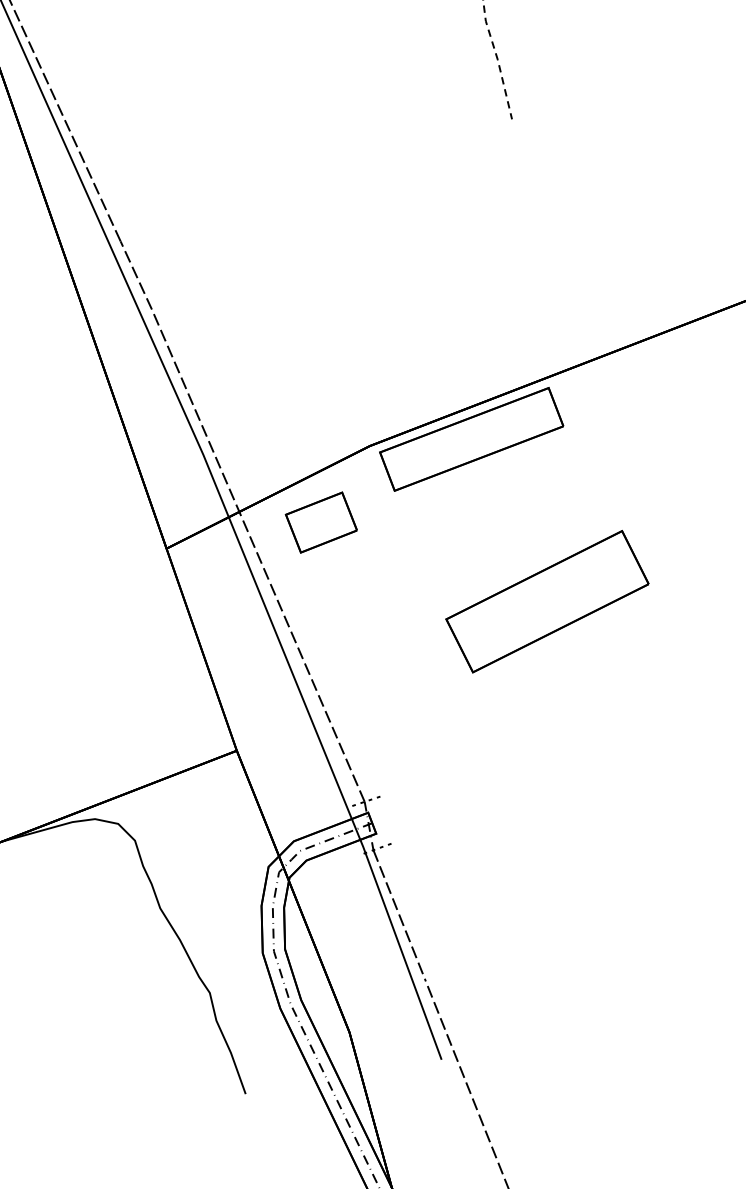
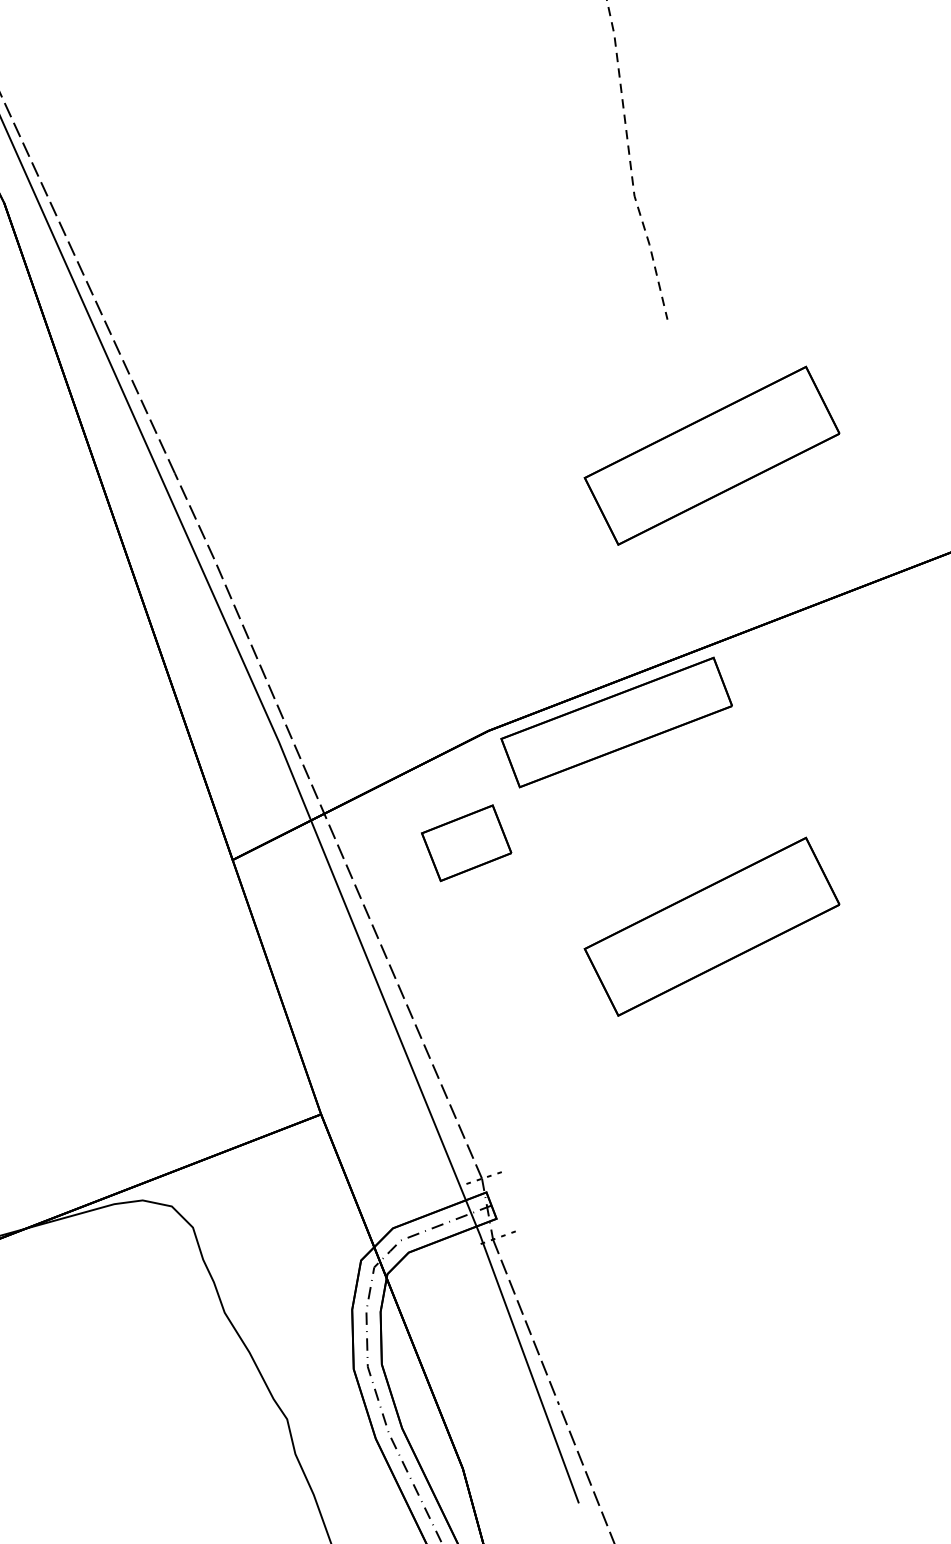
part: (546, 227) -> (711, 455), added
part: (321, 522) -> (466, 843), moved

